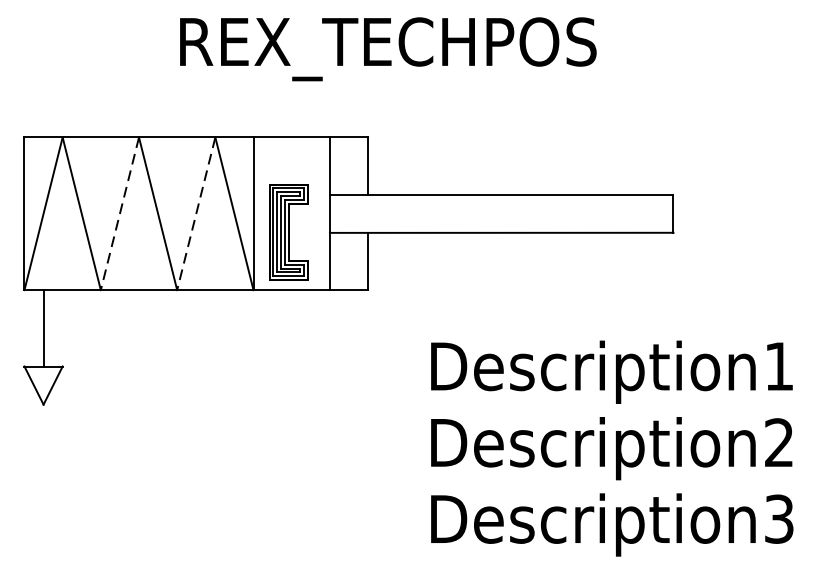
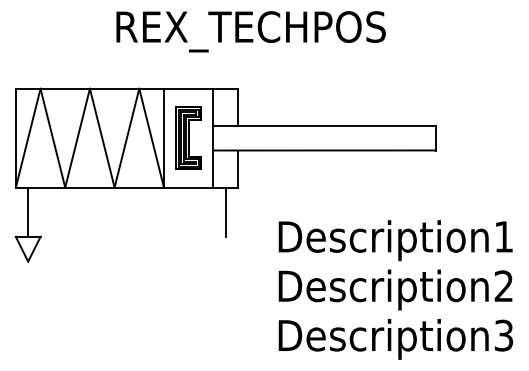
line: (119, 214) -> (77, 138), dashed -> solid
line: (195, 214) -> (126, 138), dashed -> solid
part: (288, 231) -> (188, 137), moved
line: (348, 327) -> (225, 211), added

